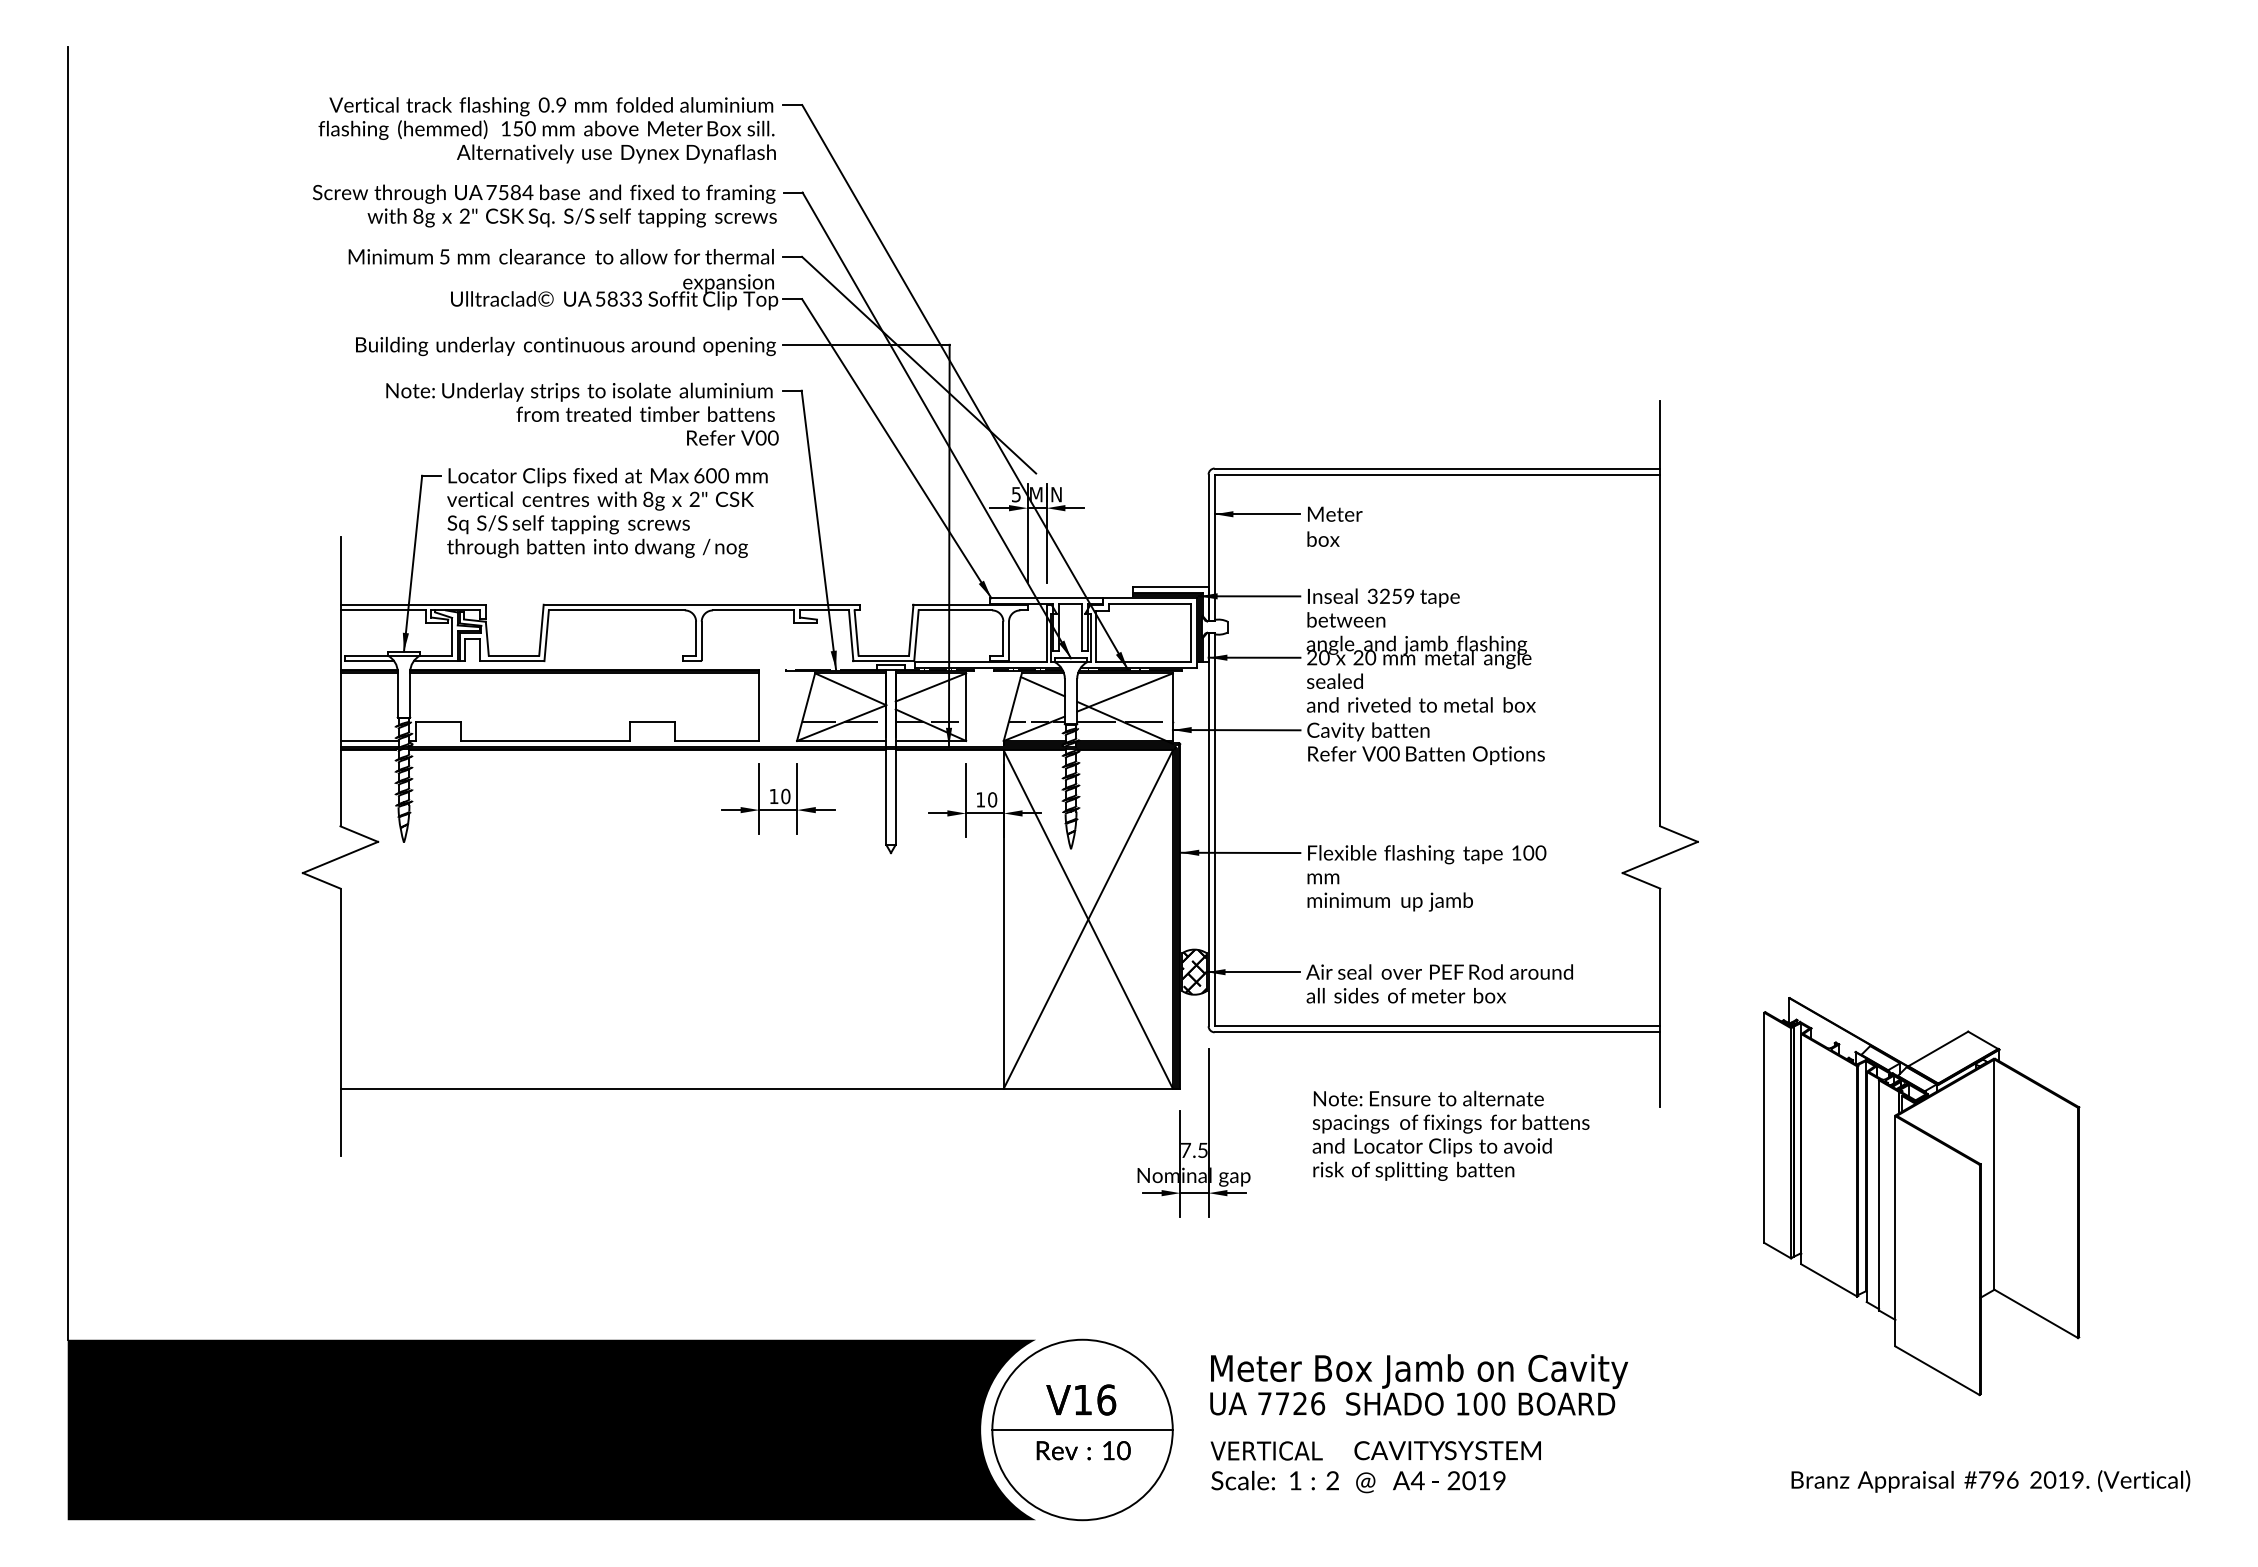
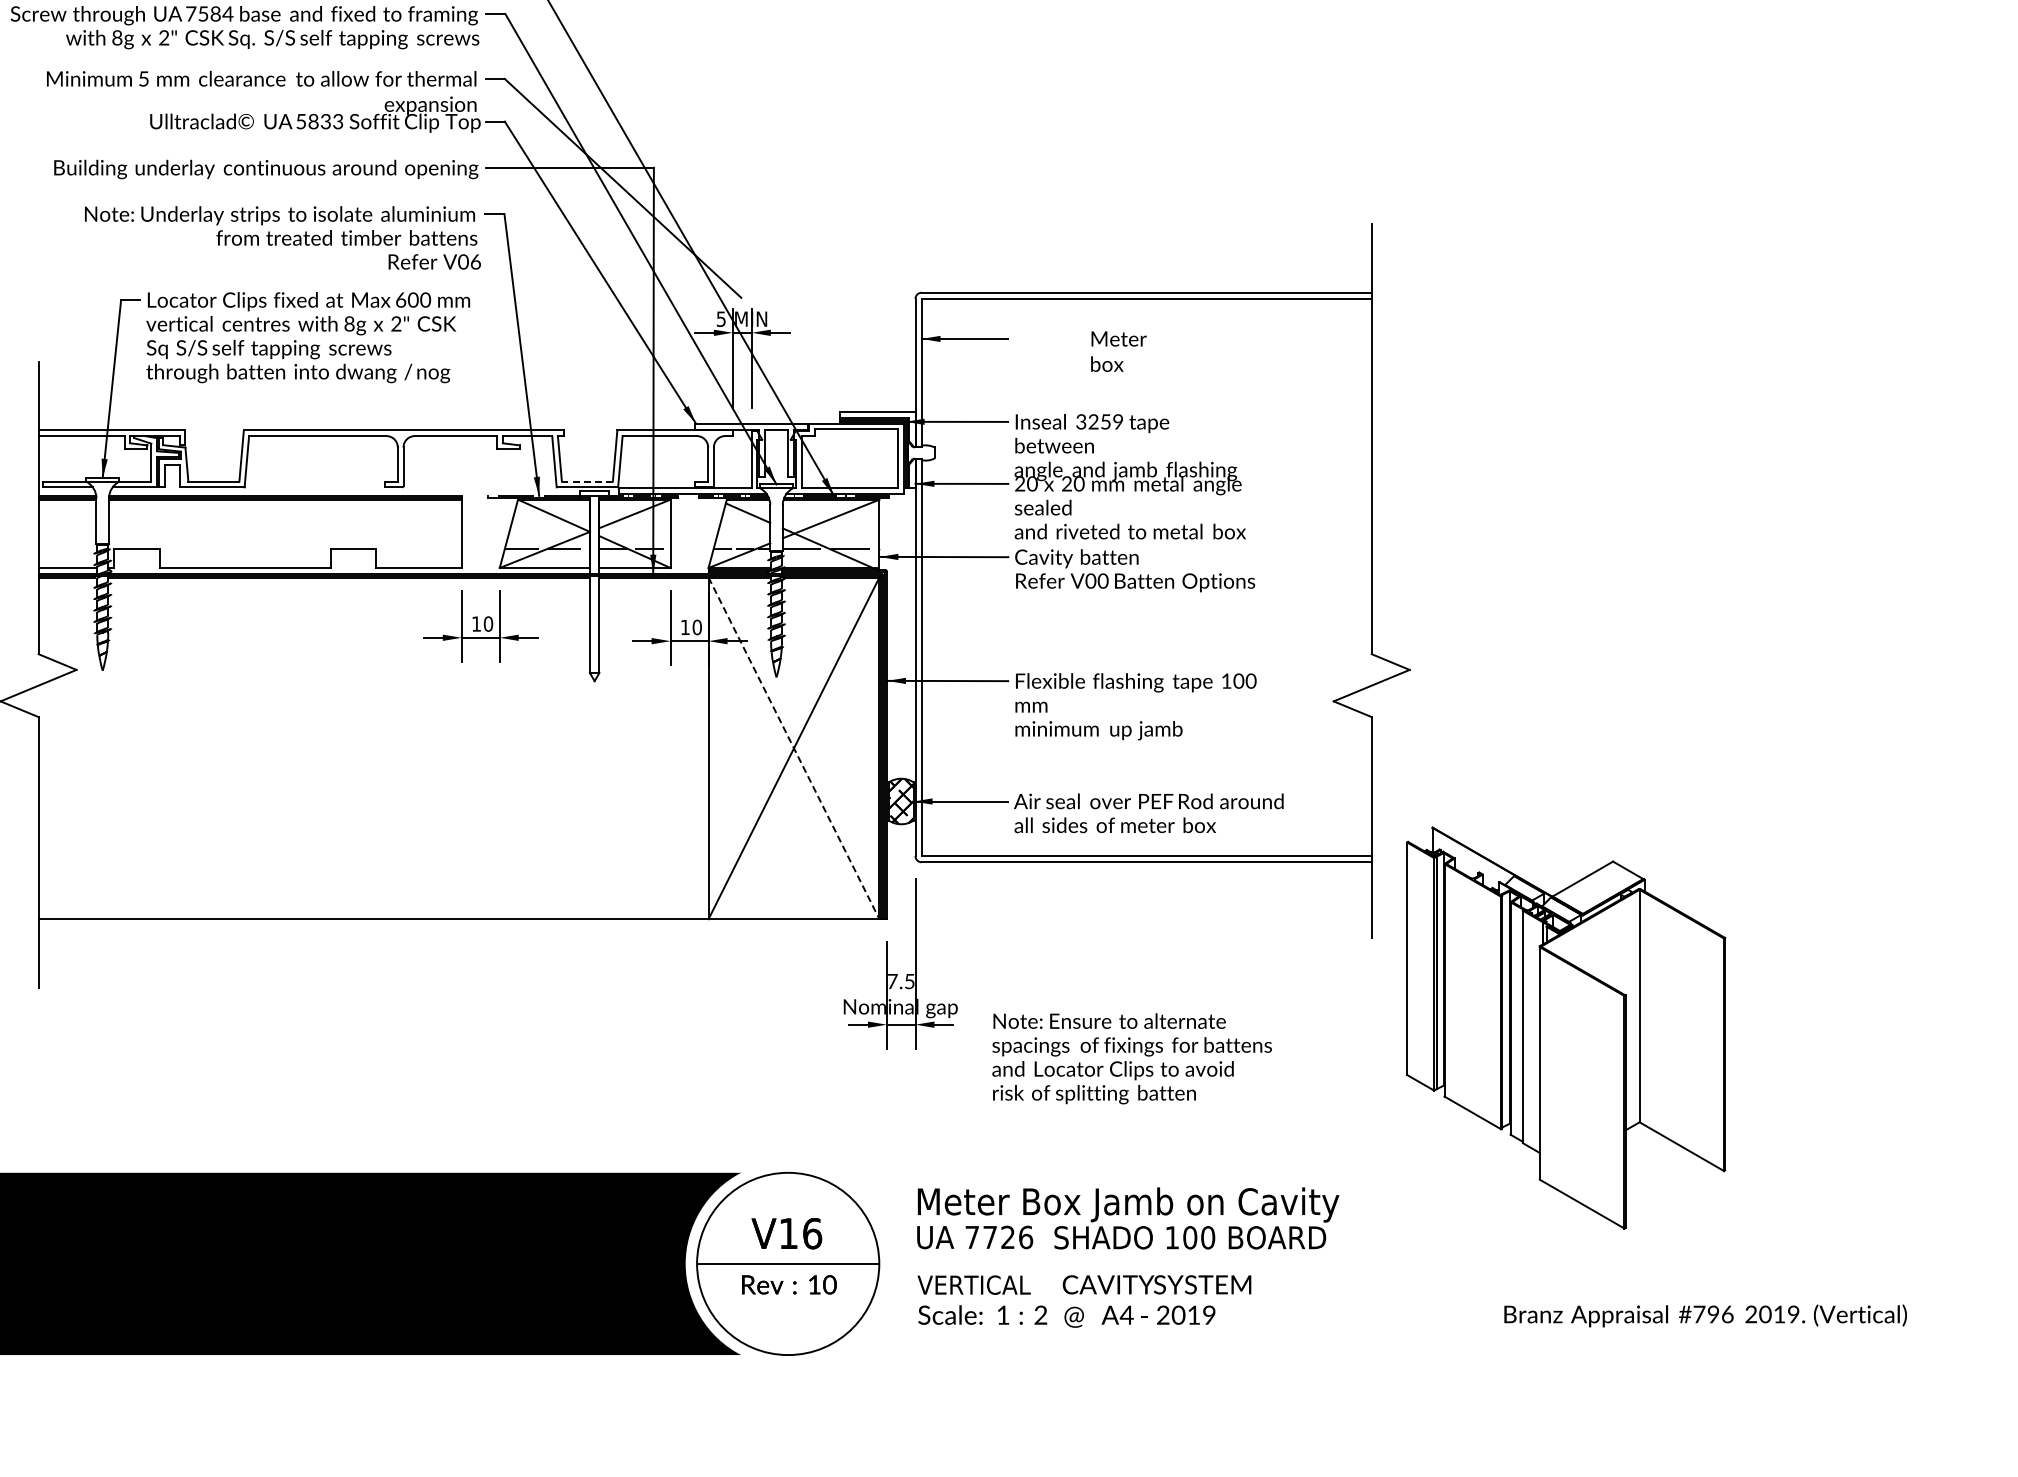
text: (773, 437) -> (475, 261), V00 -> V06
text: (1334, 526) -> (1118, 351), moved
line: (883, 655) -> (587, 481), solid -> dashed
line: (1088, 920) -> (794, 749), solid -> dashed
text: (1450, 1135) -> (1131, 1058), moved
part: (1921, 1196) -> (1565, 1028), moved

